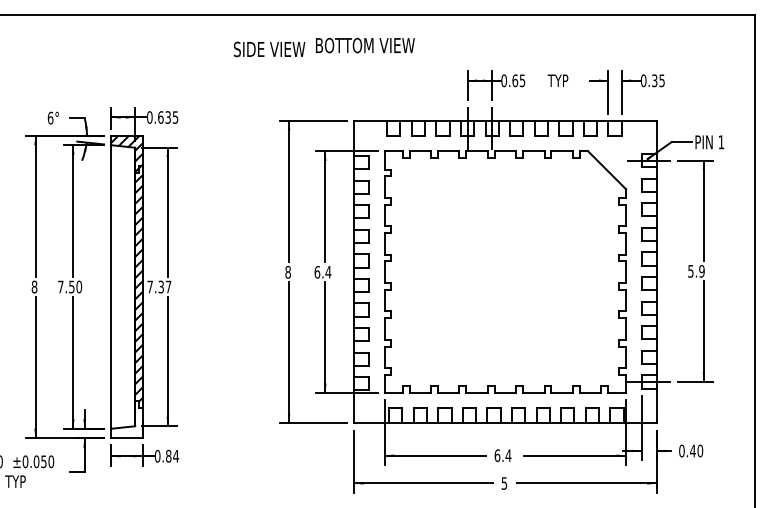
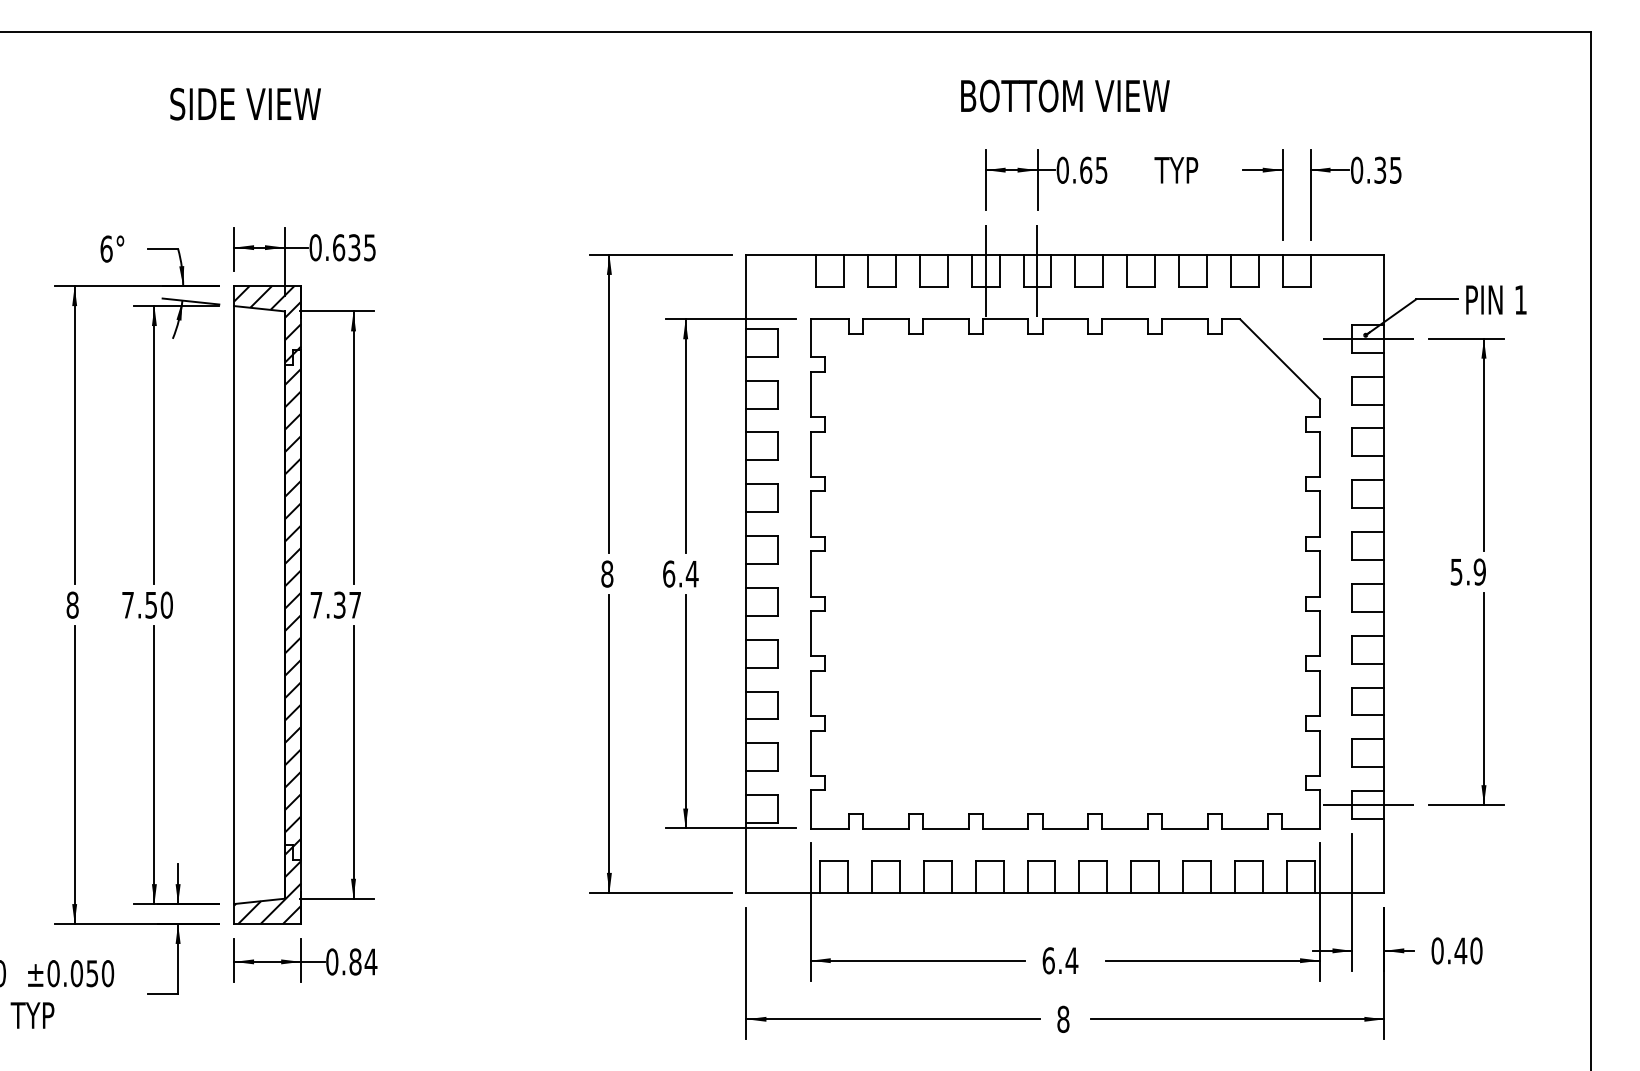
text: (365, 45) -> (1065, 95), moved
text: (269, 49) -> (245, 104), moved
hatch: (126, 419) -> (266, 884), added
text: (504, 483) -> (1063, 1019), 5 -> 8

